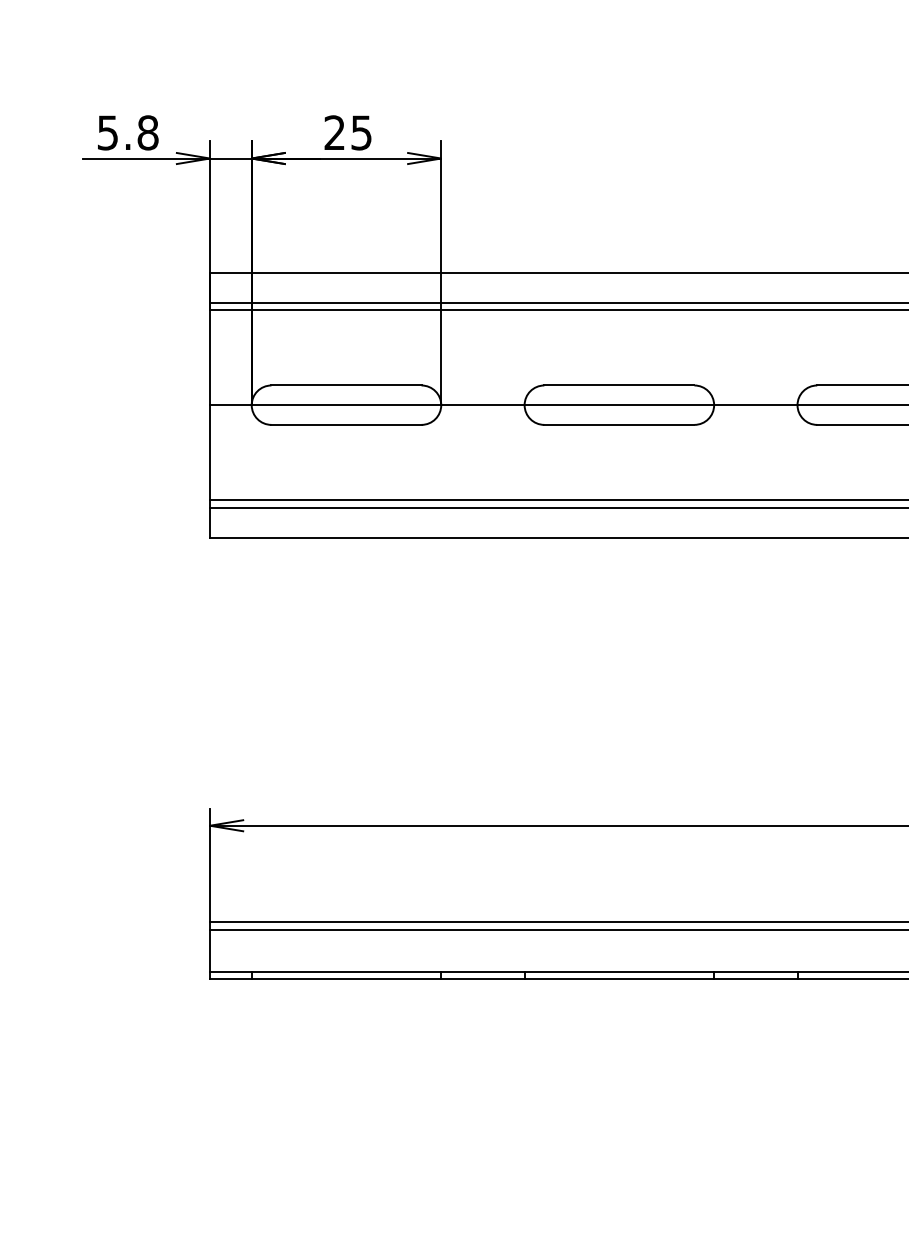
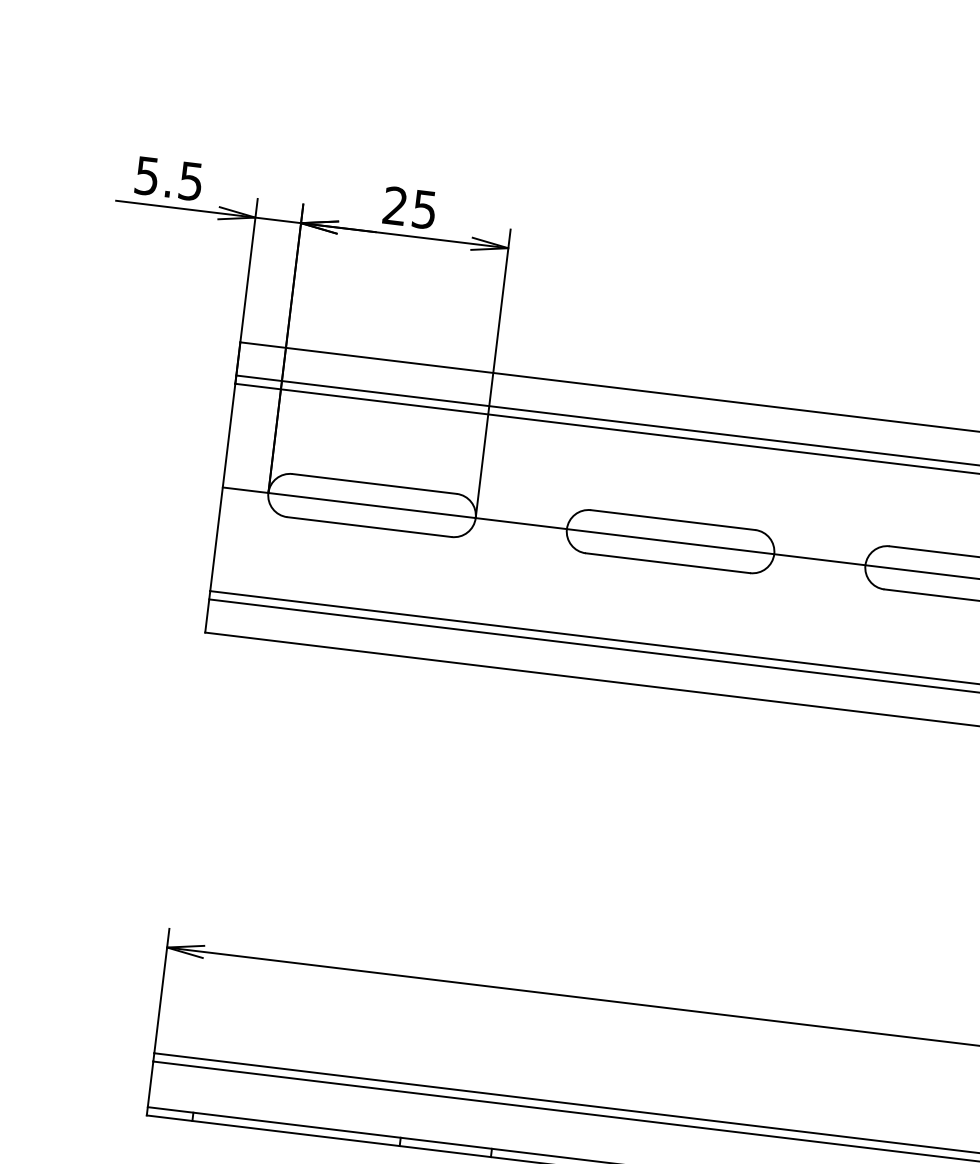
text: (147, 132) -> (190, 180), 5.8 -> 5.5

